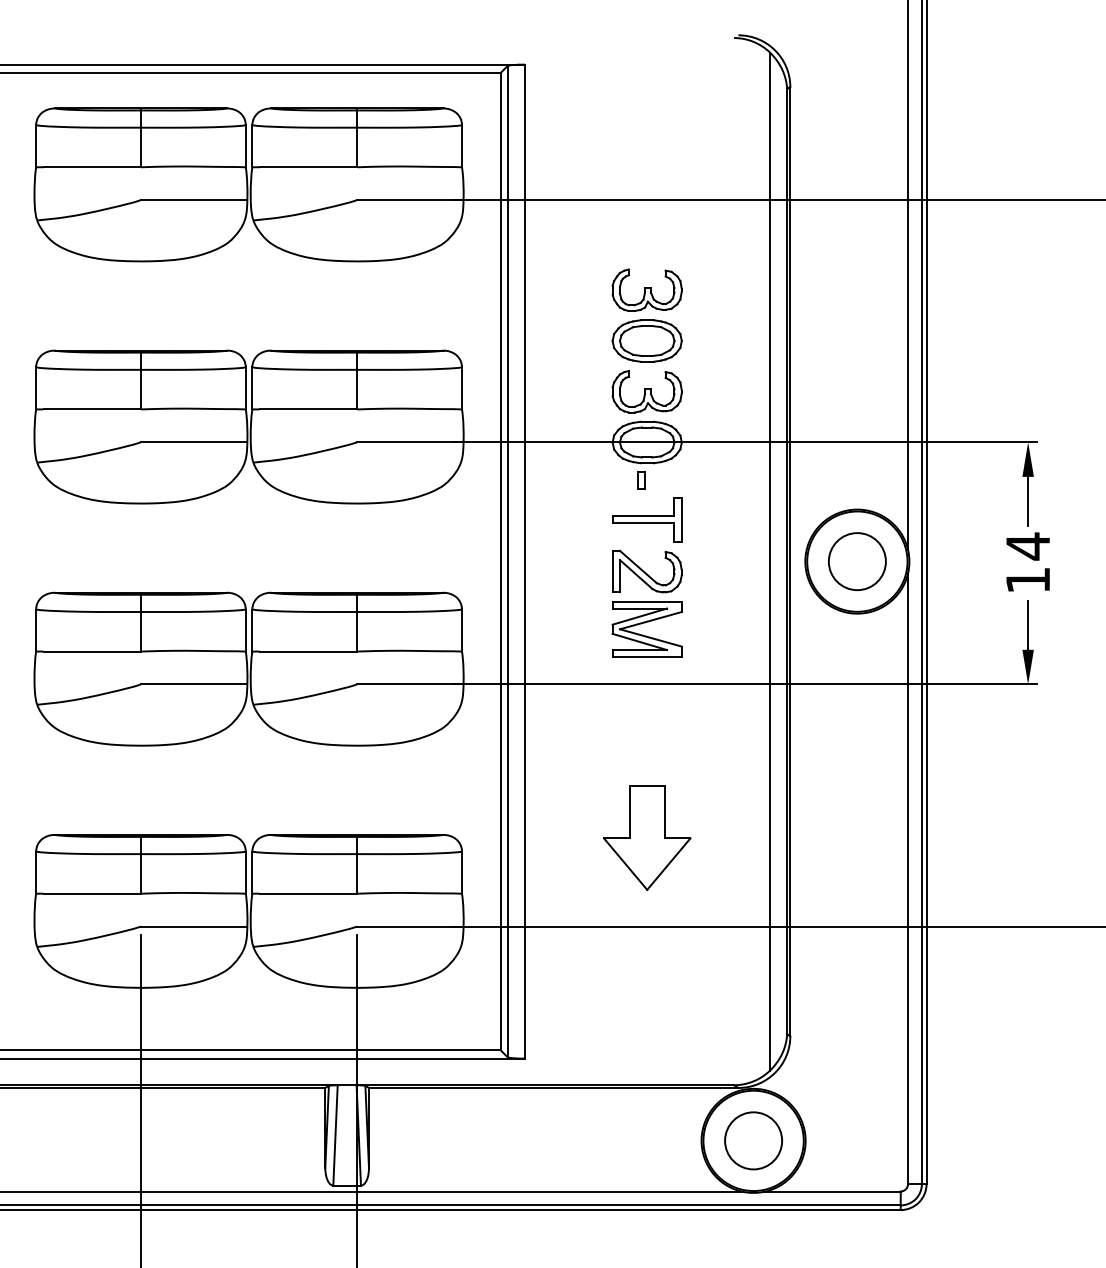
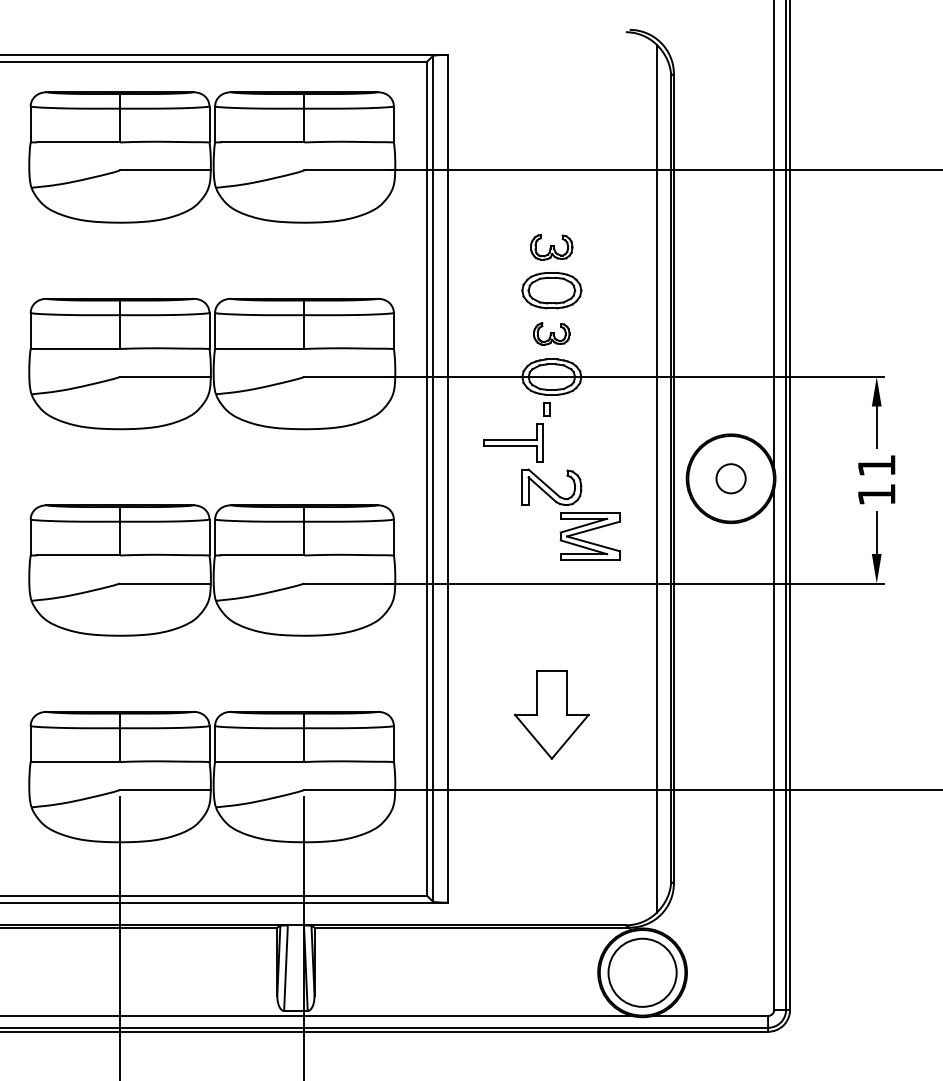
part: (646, 289) -> (551, 246), size x0.7
part: (646, 391) -> (551, 333), size x0.6
part: (647, 519) -> (513, 442), moved
text: (1027, 546) -> (876, 465), 14 -> 11
circle: (856, 561) -> (730, 478), size x0.6
part: (646, 629) -> (589, 536), moved
circle: (753, 1140) -> (642, 972), size x1.4

